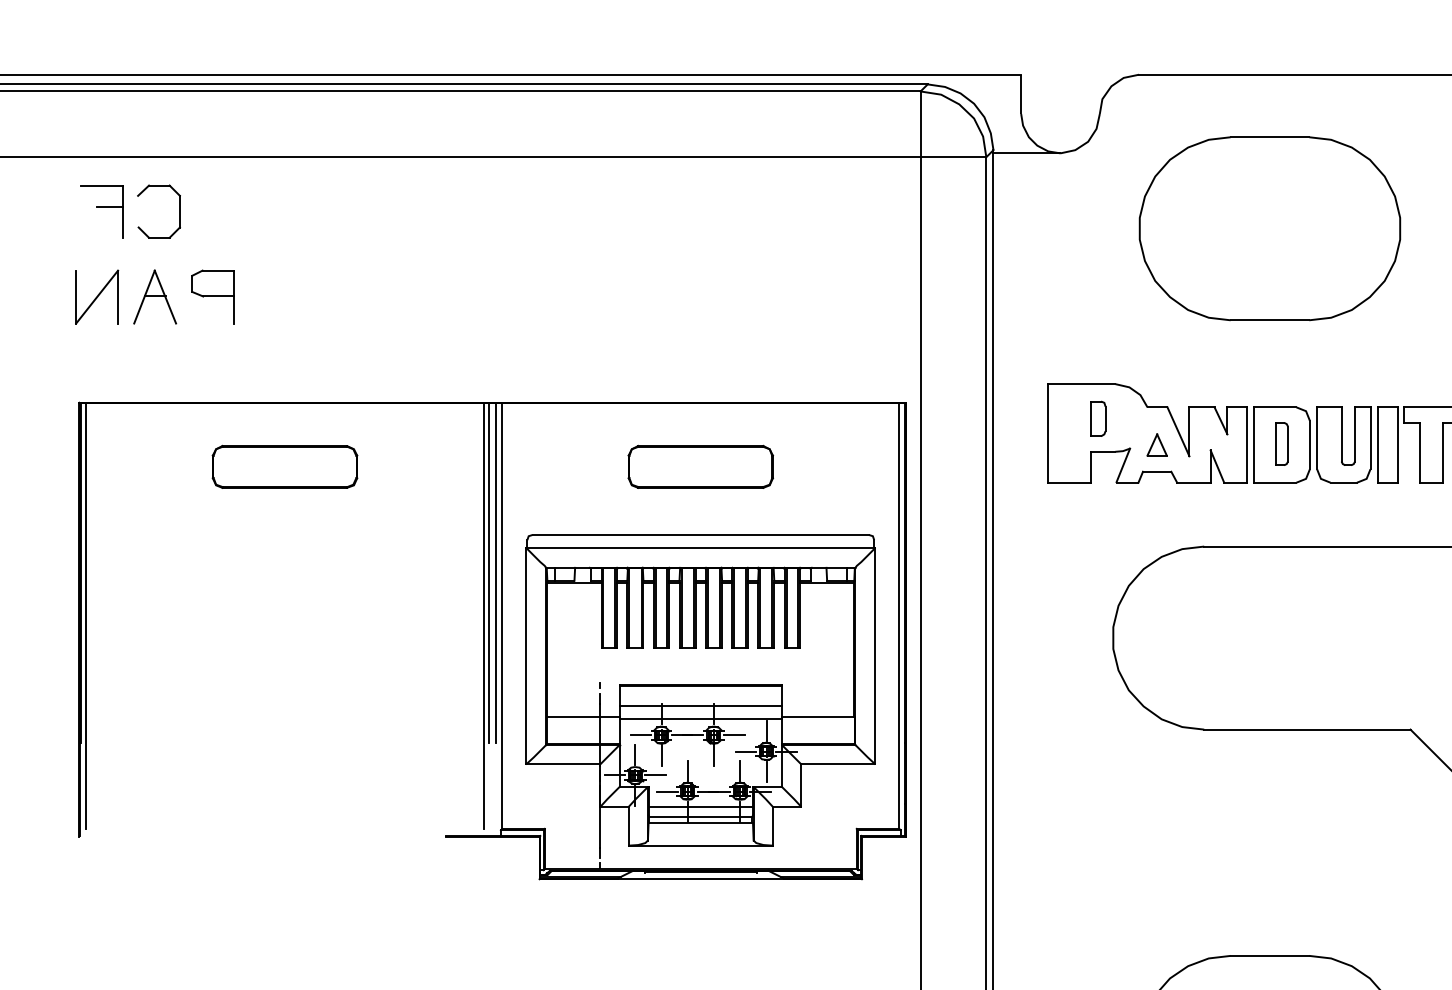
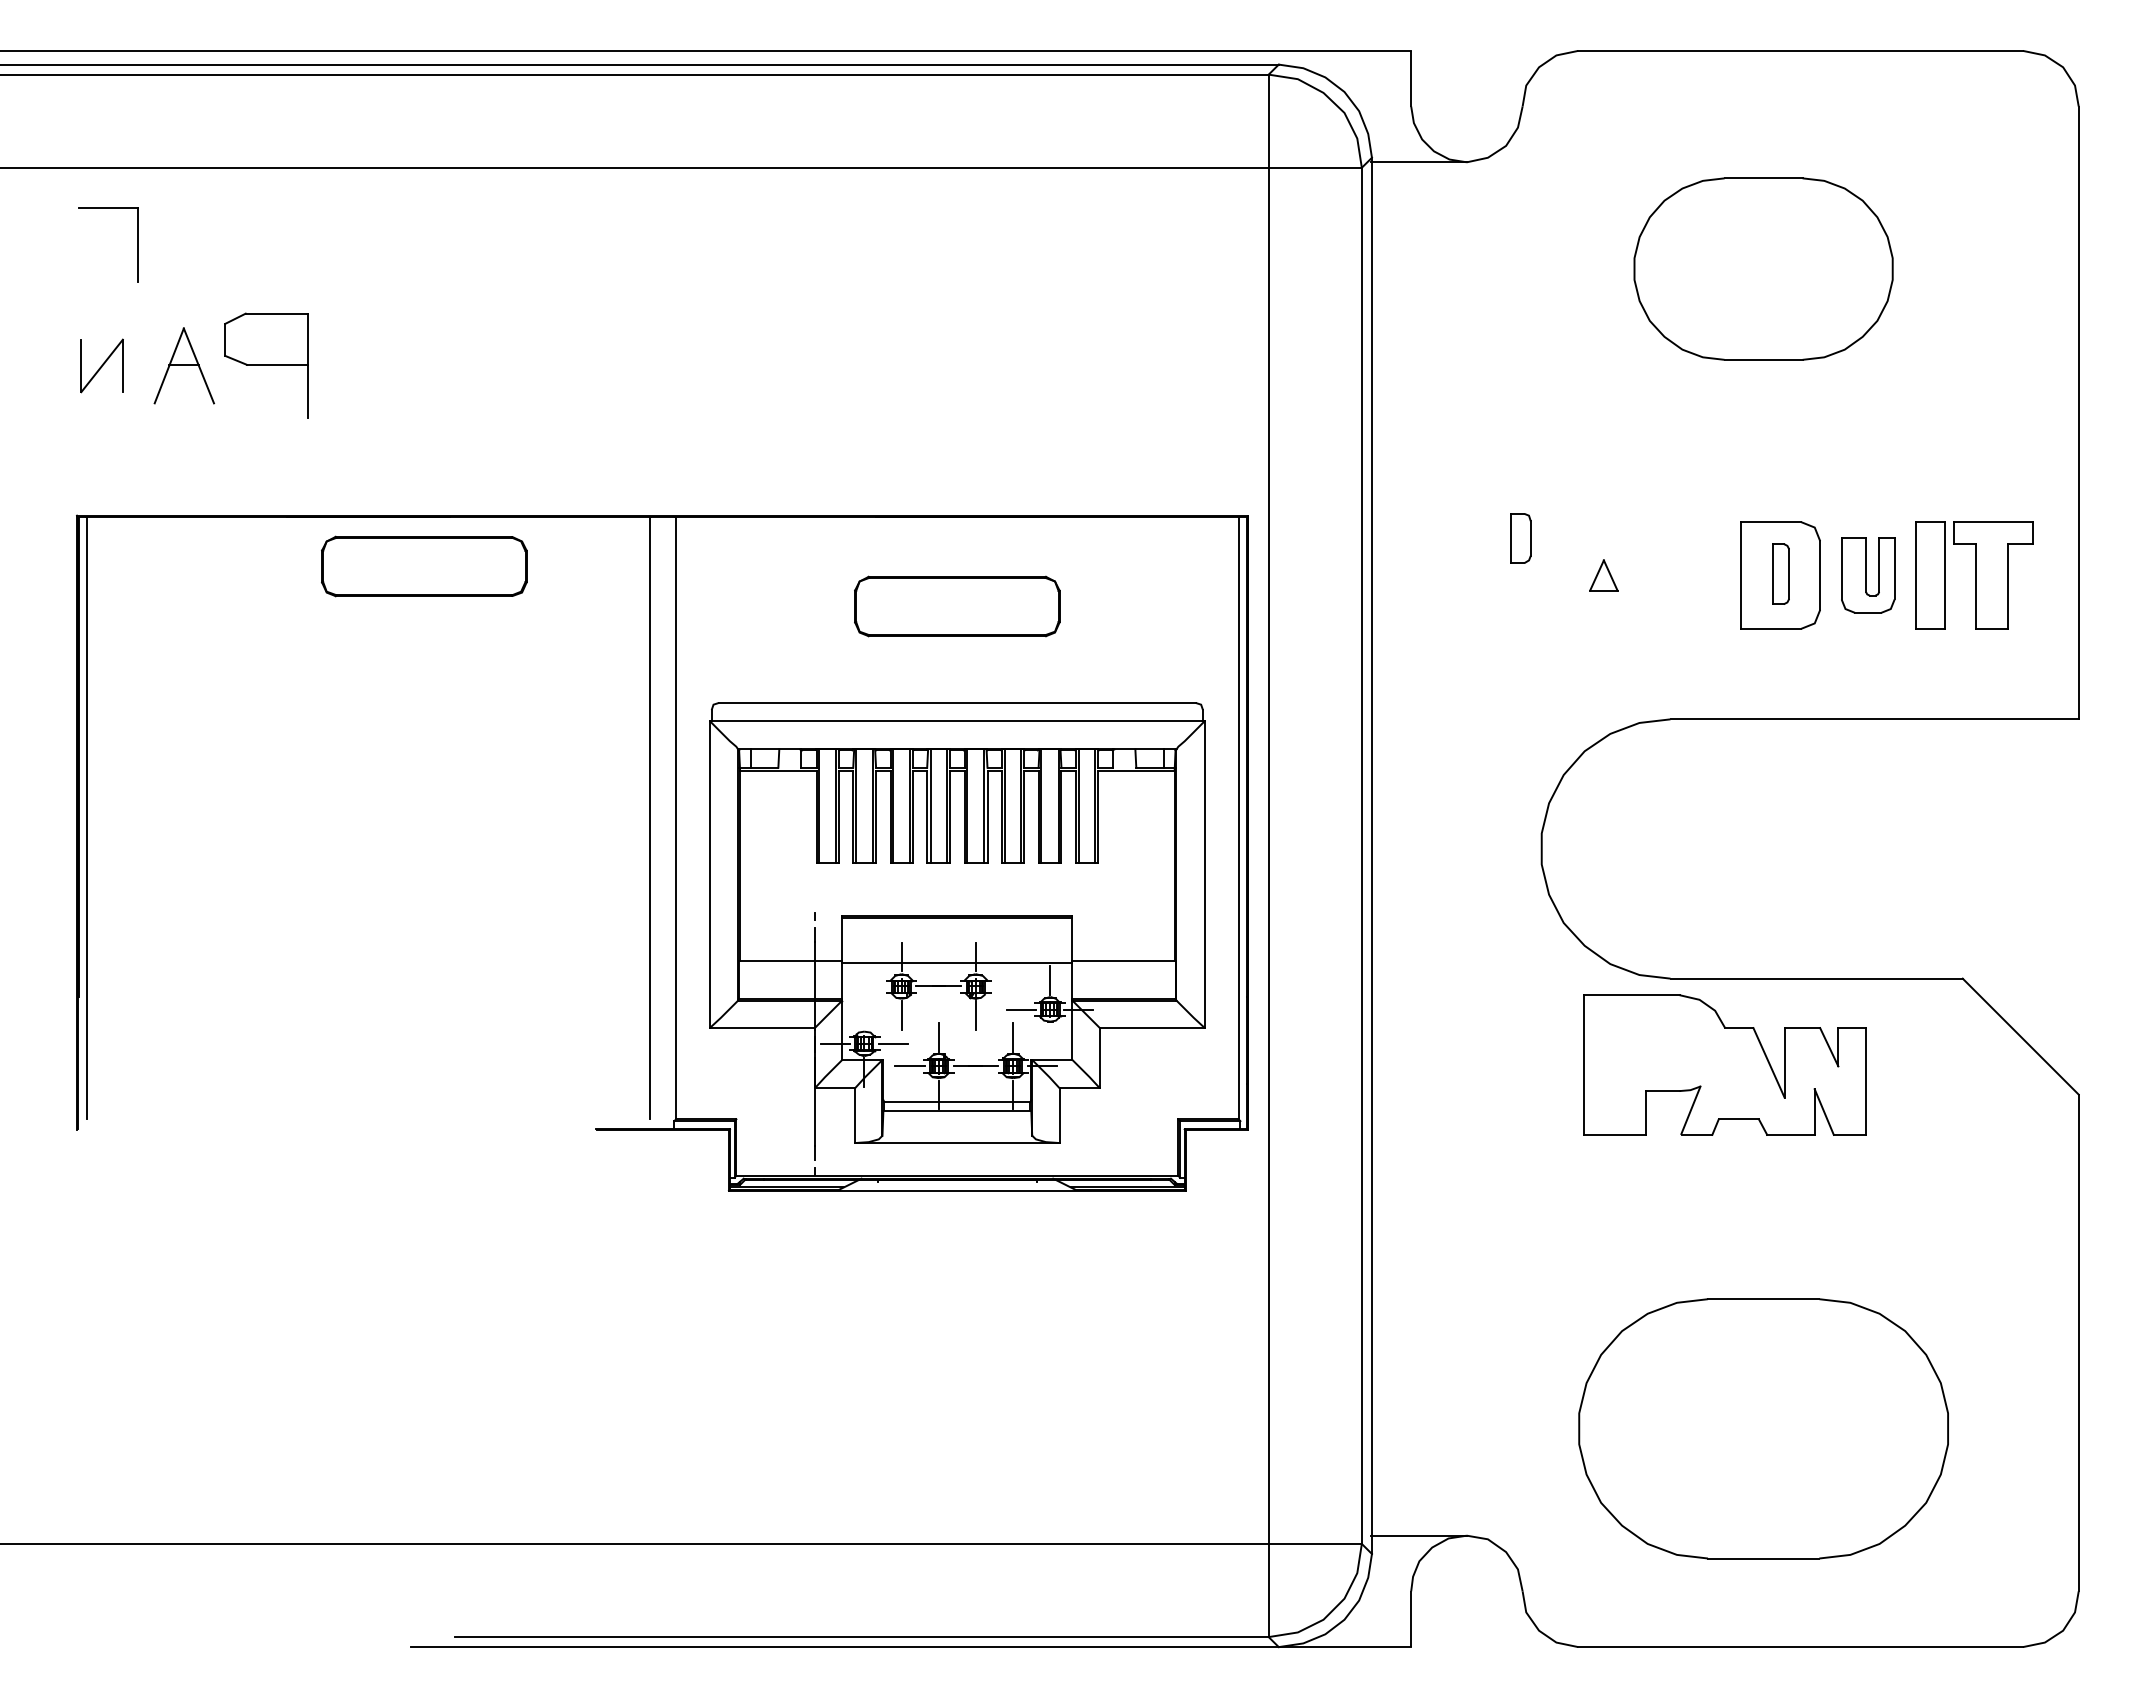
line: (109, 207) -> (119, 238), removed
part: (179, 211) -> (218, 244), removed
part: (1269, 228) -> (1763, 268), size x0.7
part: (96, 296) -> (101, 365), size x0.7
part: (212, 296) -> (265, 365), size x1.4
part: (1147, 433) -> (1724, 1064), moved
part: (1343, 445) -> (1867, 575), size x0.7
part: (285, 466) -> (424, 566), moved
line: (489, 572) -> (657, 756), removed
line: (496, 572) -> (667, 756), removed
line: (700, 706) -> (957, 945), removed
line: (640, 734) -> (872, 985), removed
line: (734, 734) -> (1004, 985), removed
line: (635, 754) -> (864, 1014), removed
line: (766, 771) -> (1050, 1038), removed
line: (700, 807) -> (957, 1088), removed

